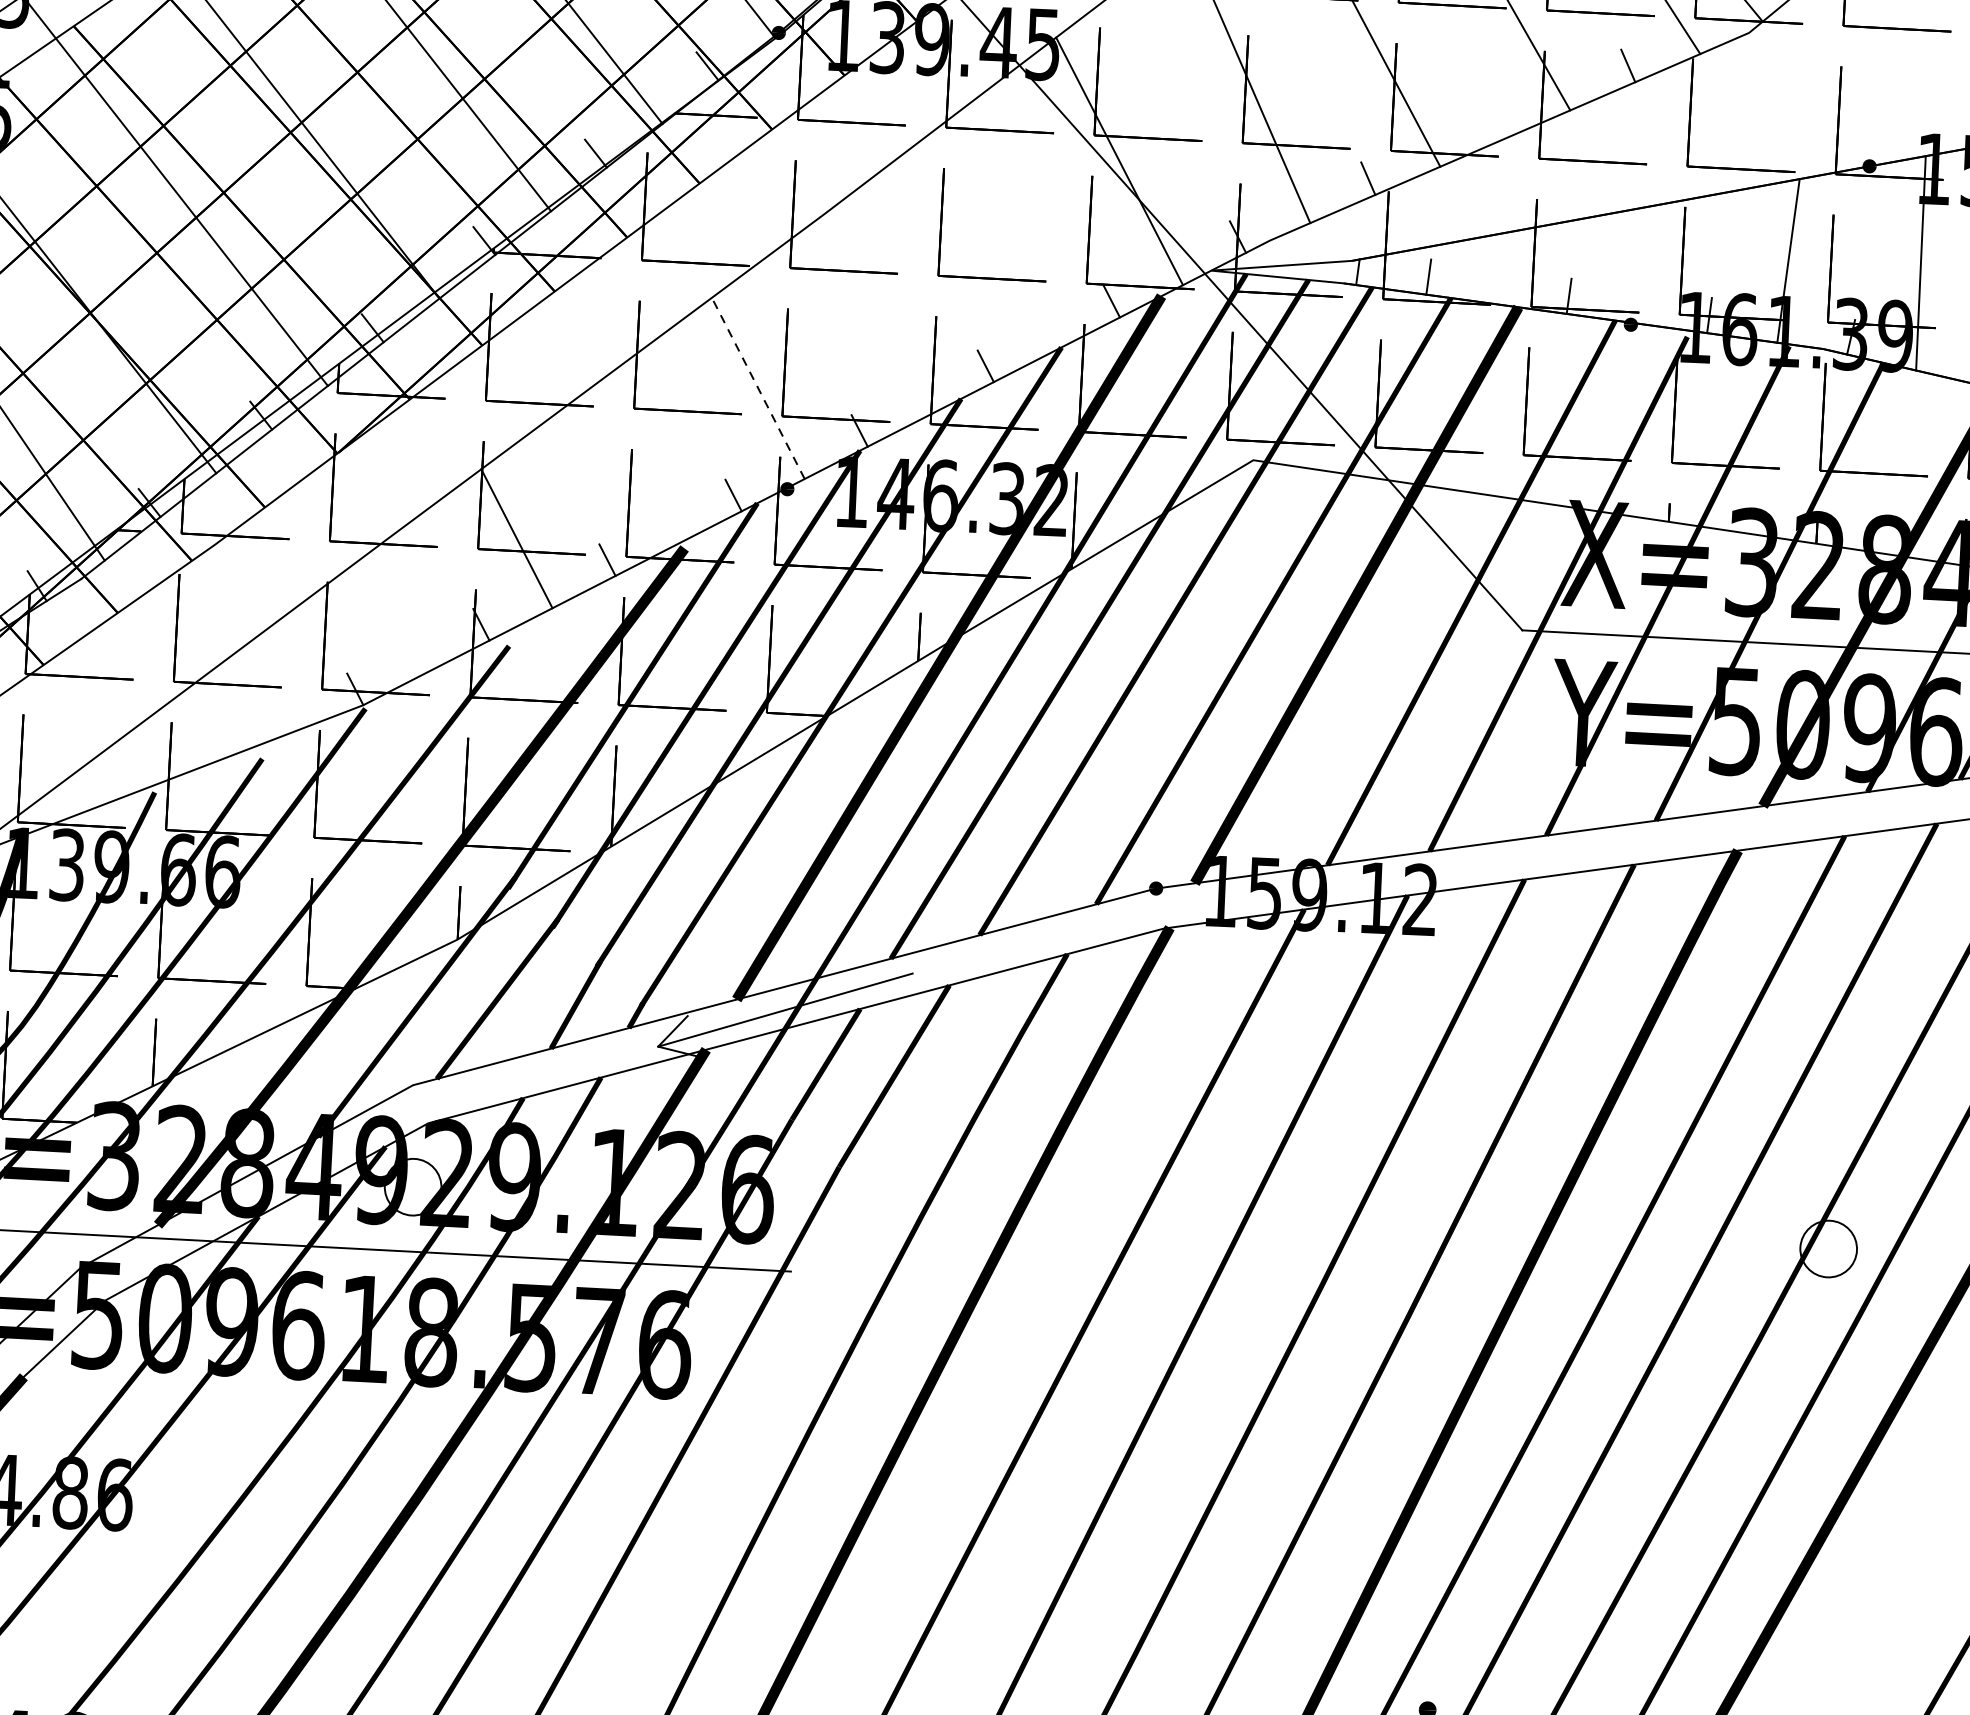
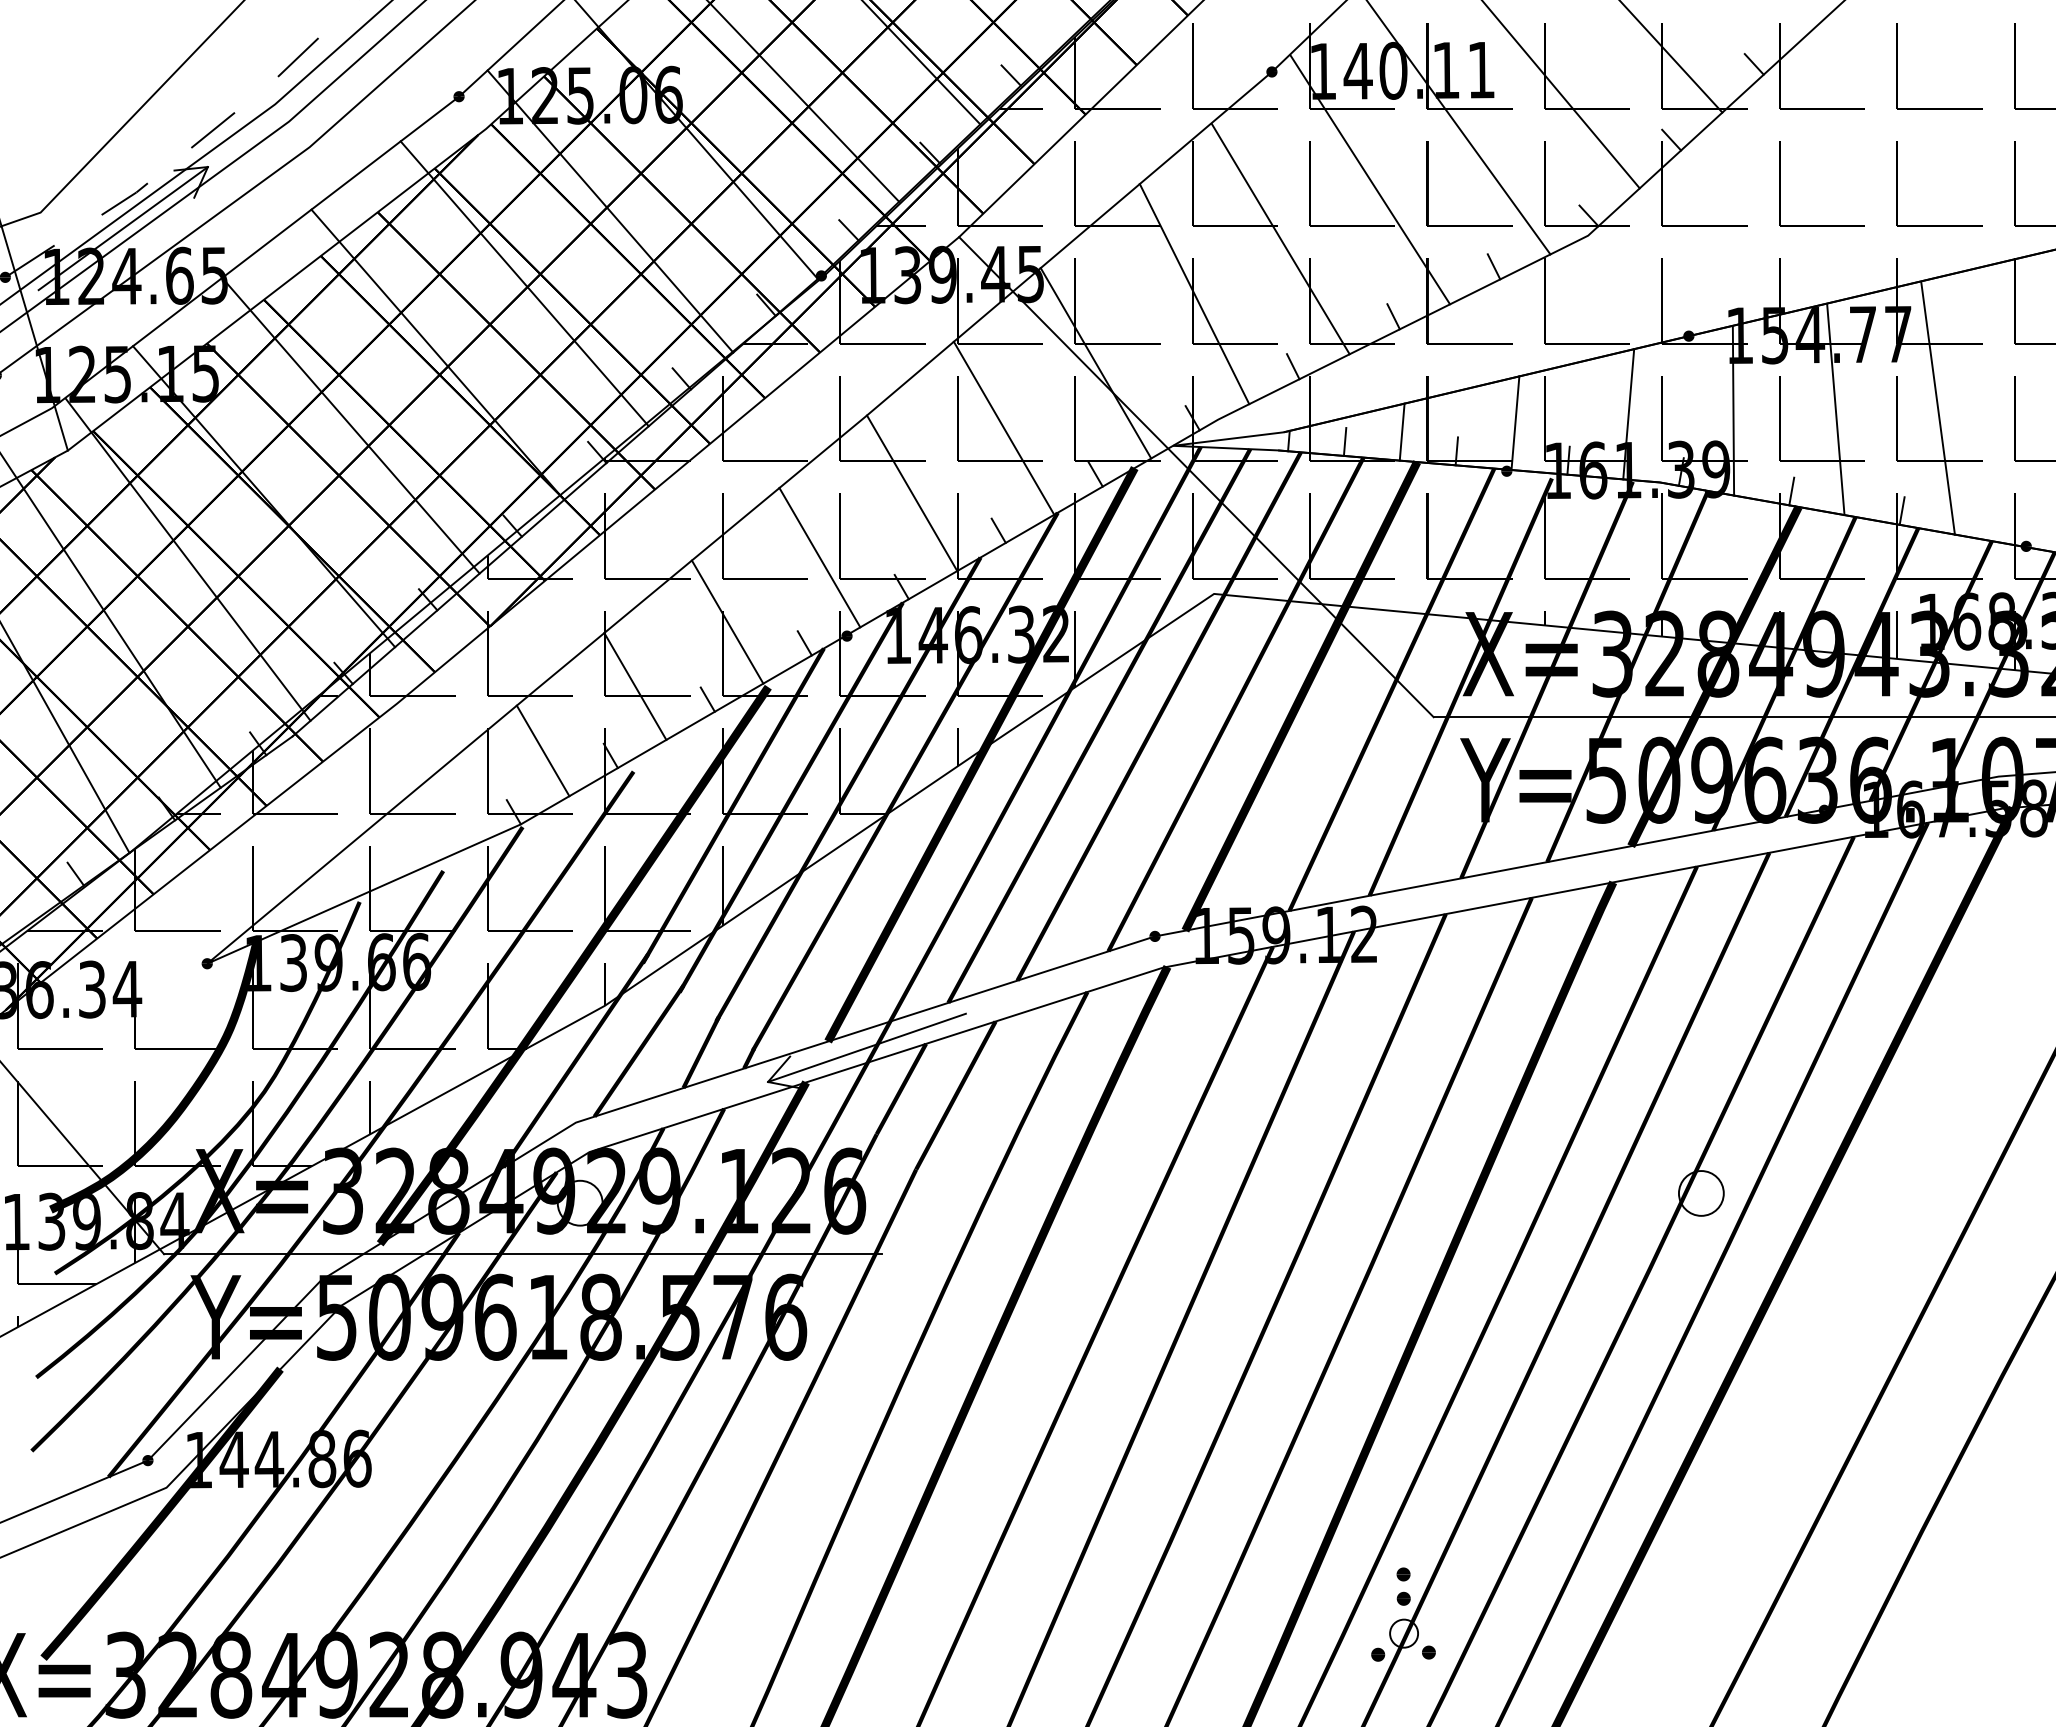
line: (1498, 121) -> (1393, 316), added
line: (998, 236) -> (1003, 427), added
line: (1645, 265) -> (1515, 423), added
line: (1500, 267) -> (1401, 431), added
line: (879, 313) -> (912, 493), added
line: (757, 388) -> (819, 557), dashed -> solid
line: (637, 462) -> (727, 621), added
line: (395, 613) -> (542, 750), added

